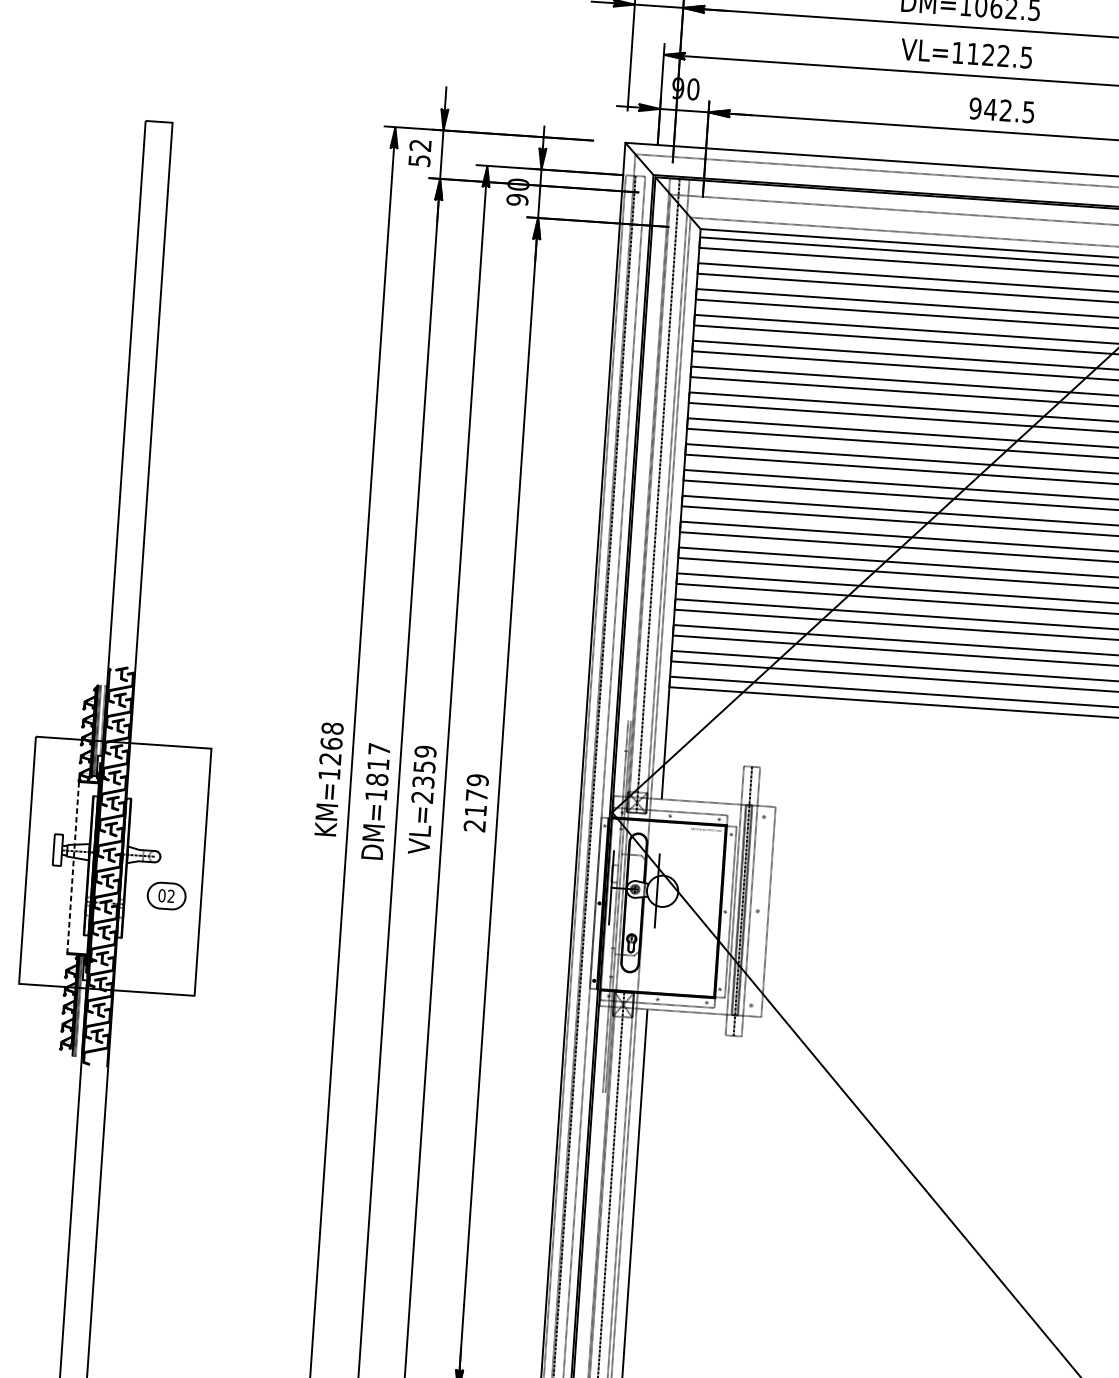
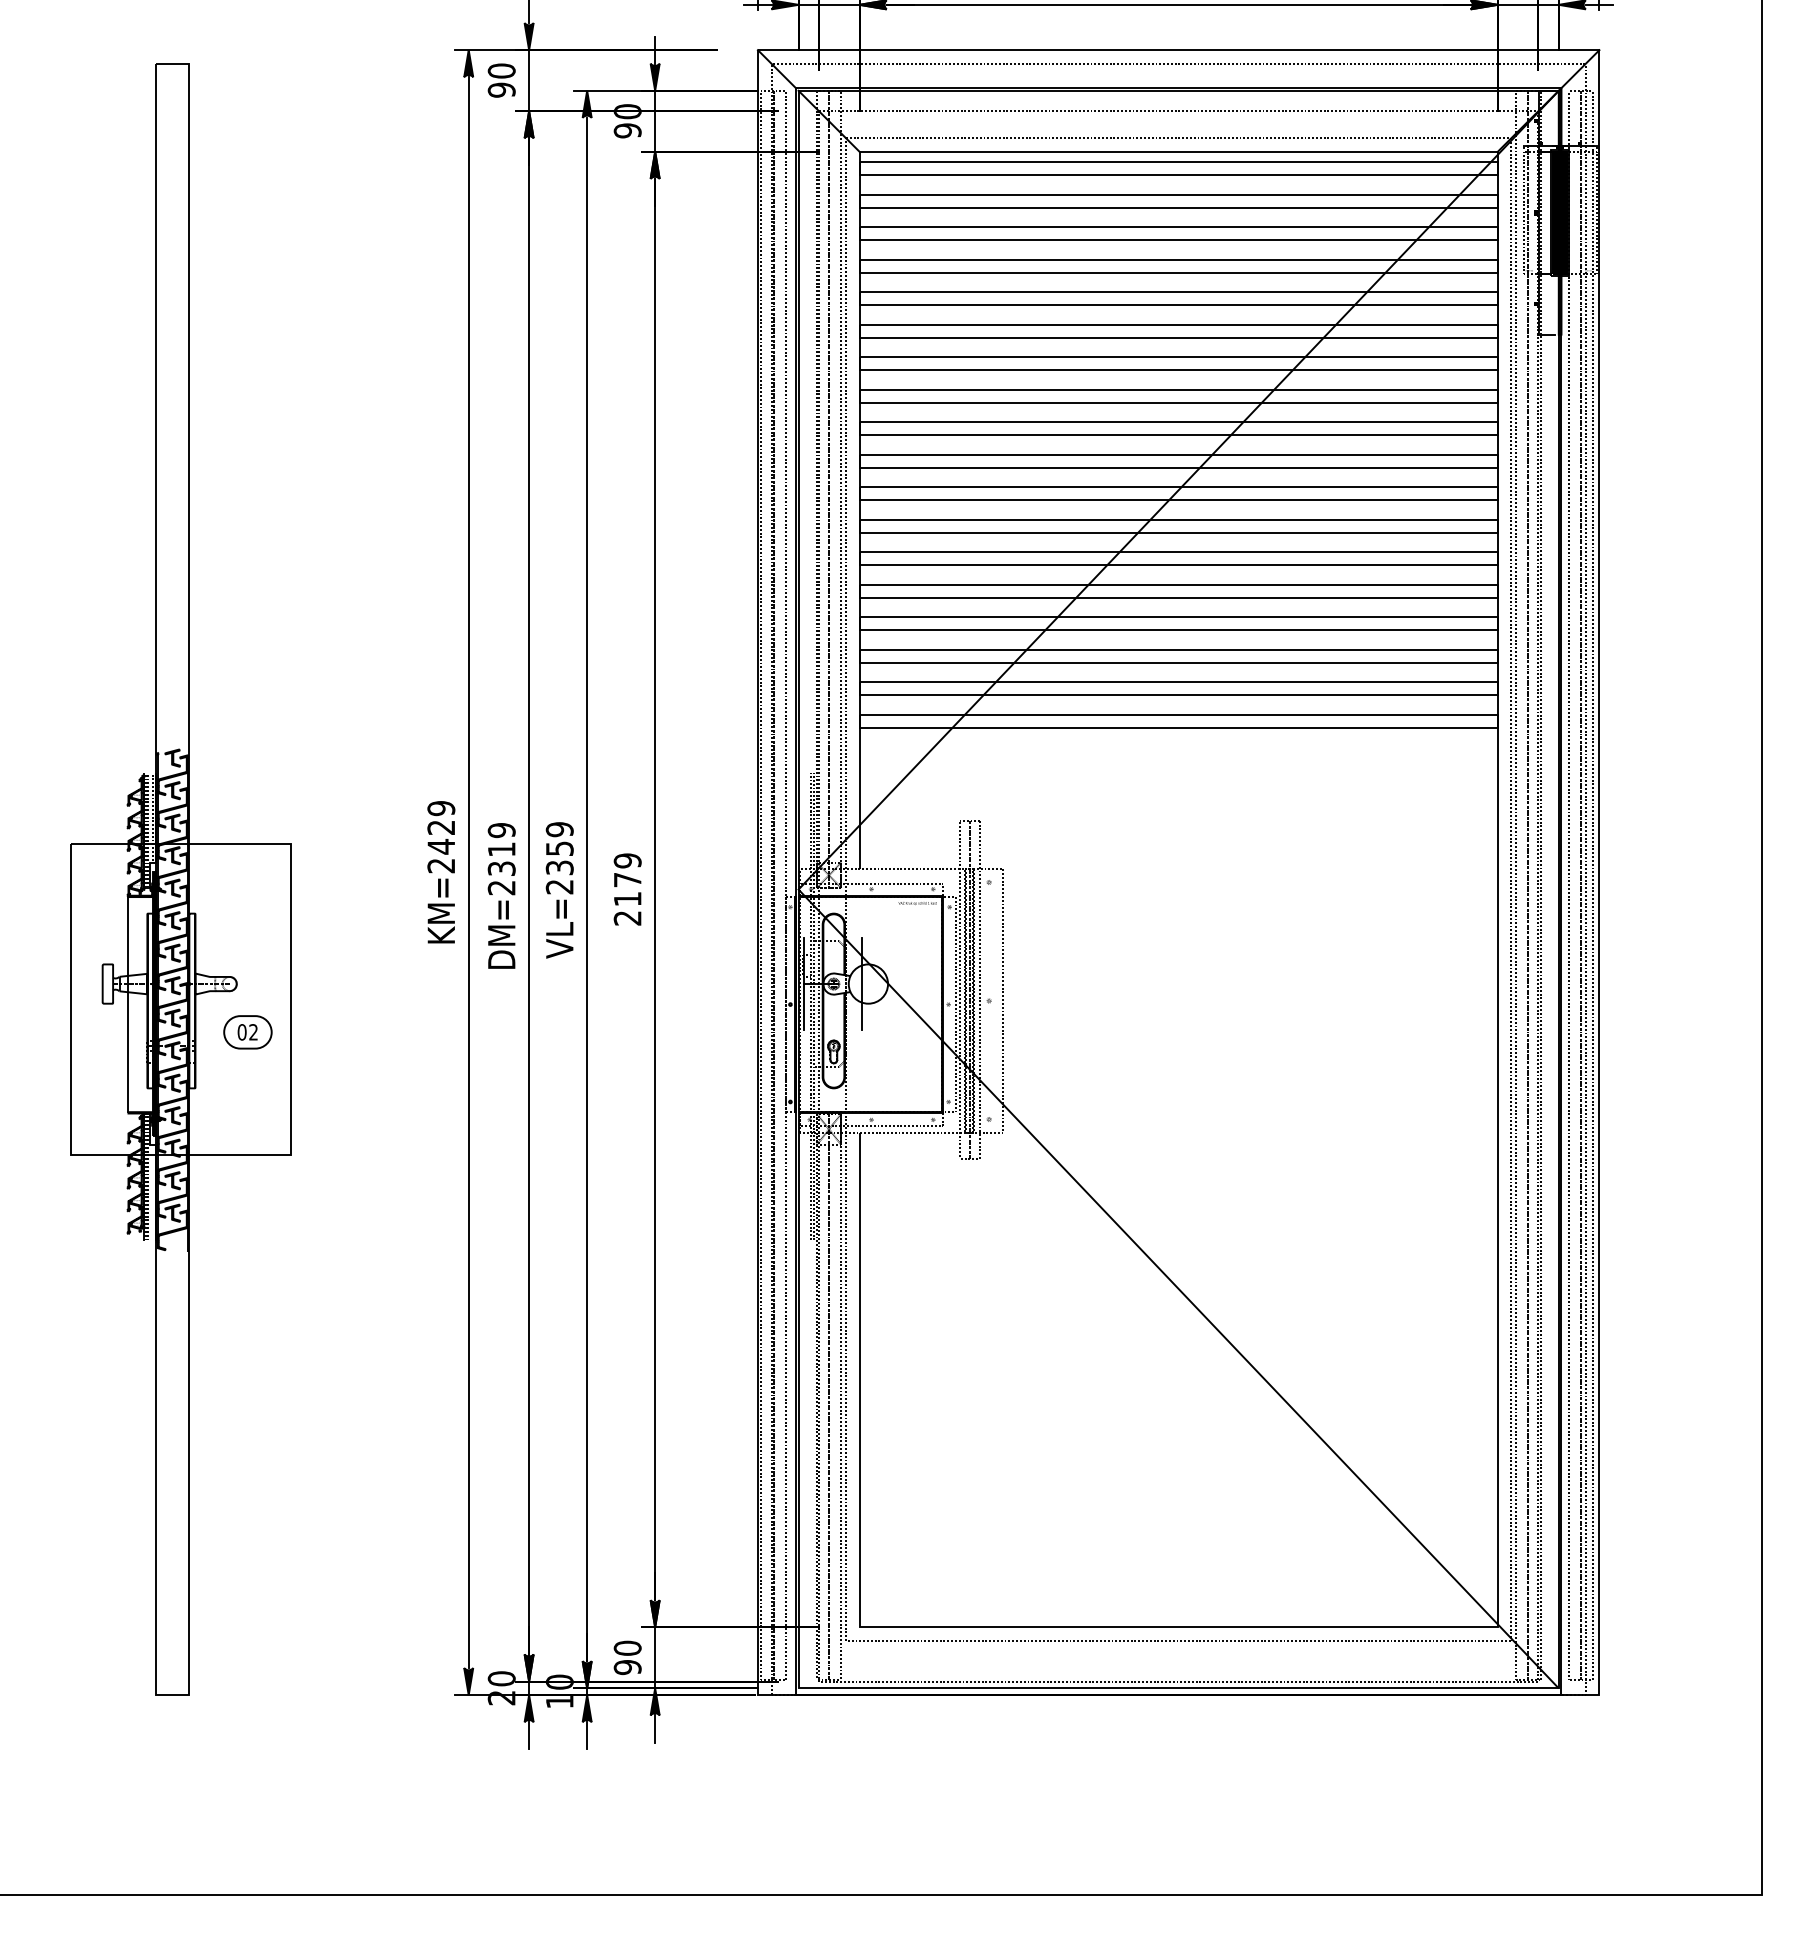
text: (419, 153) -> (501, 80), 52 -> 90
text: (331, 751) -> (441, 837), KM=1268 -> KM=2429
text: (377, 772) -> (501, 859), DM=1817 -> DM=2319
line: (73, 867) -> (128, 1004), dashed -> solid

